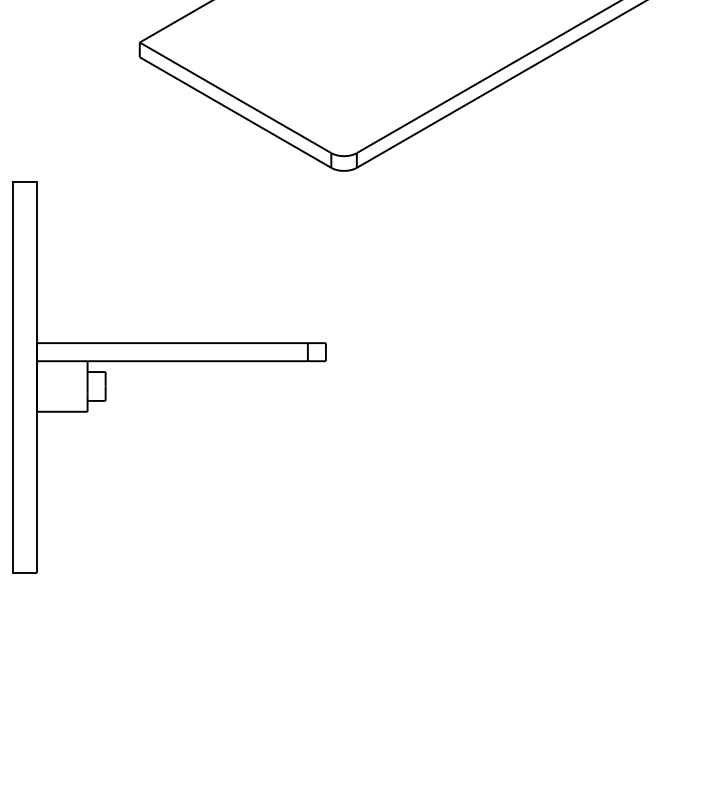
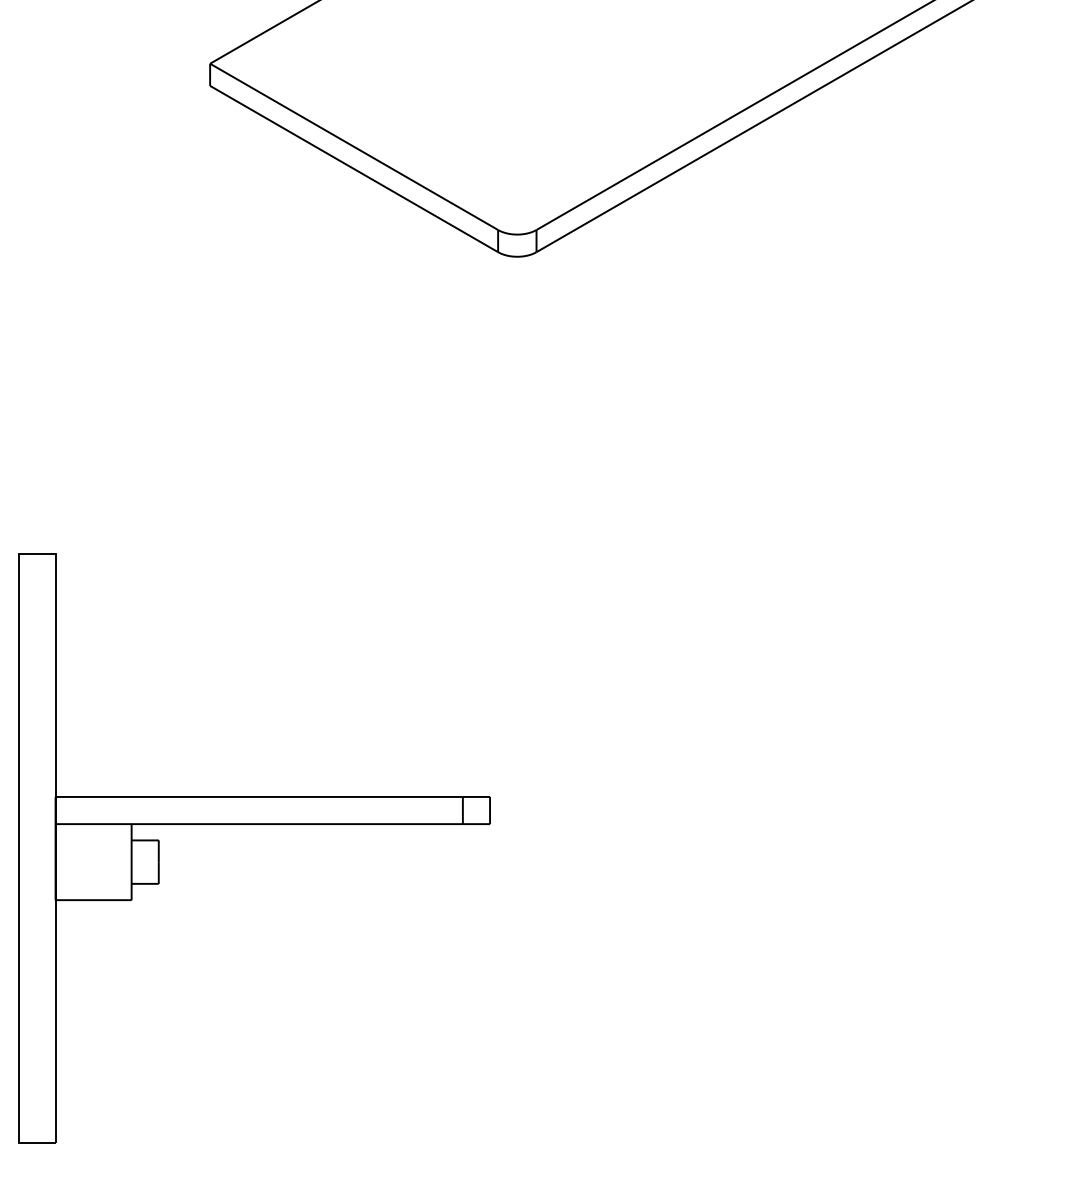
part: (169, 362) -> (254, 826), moved

